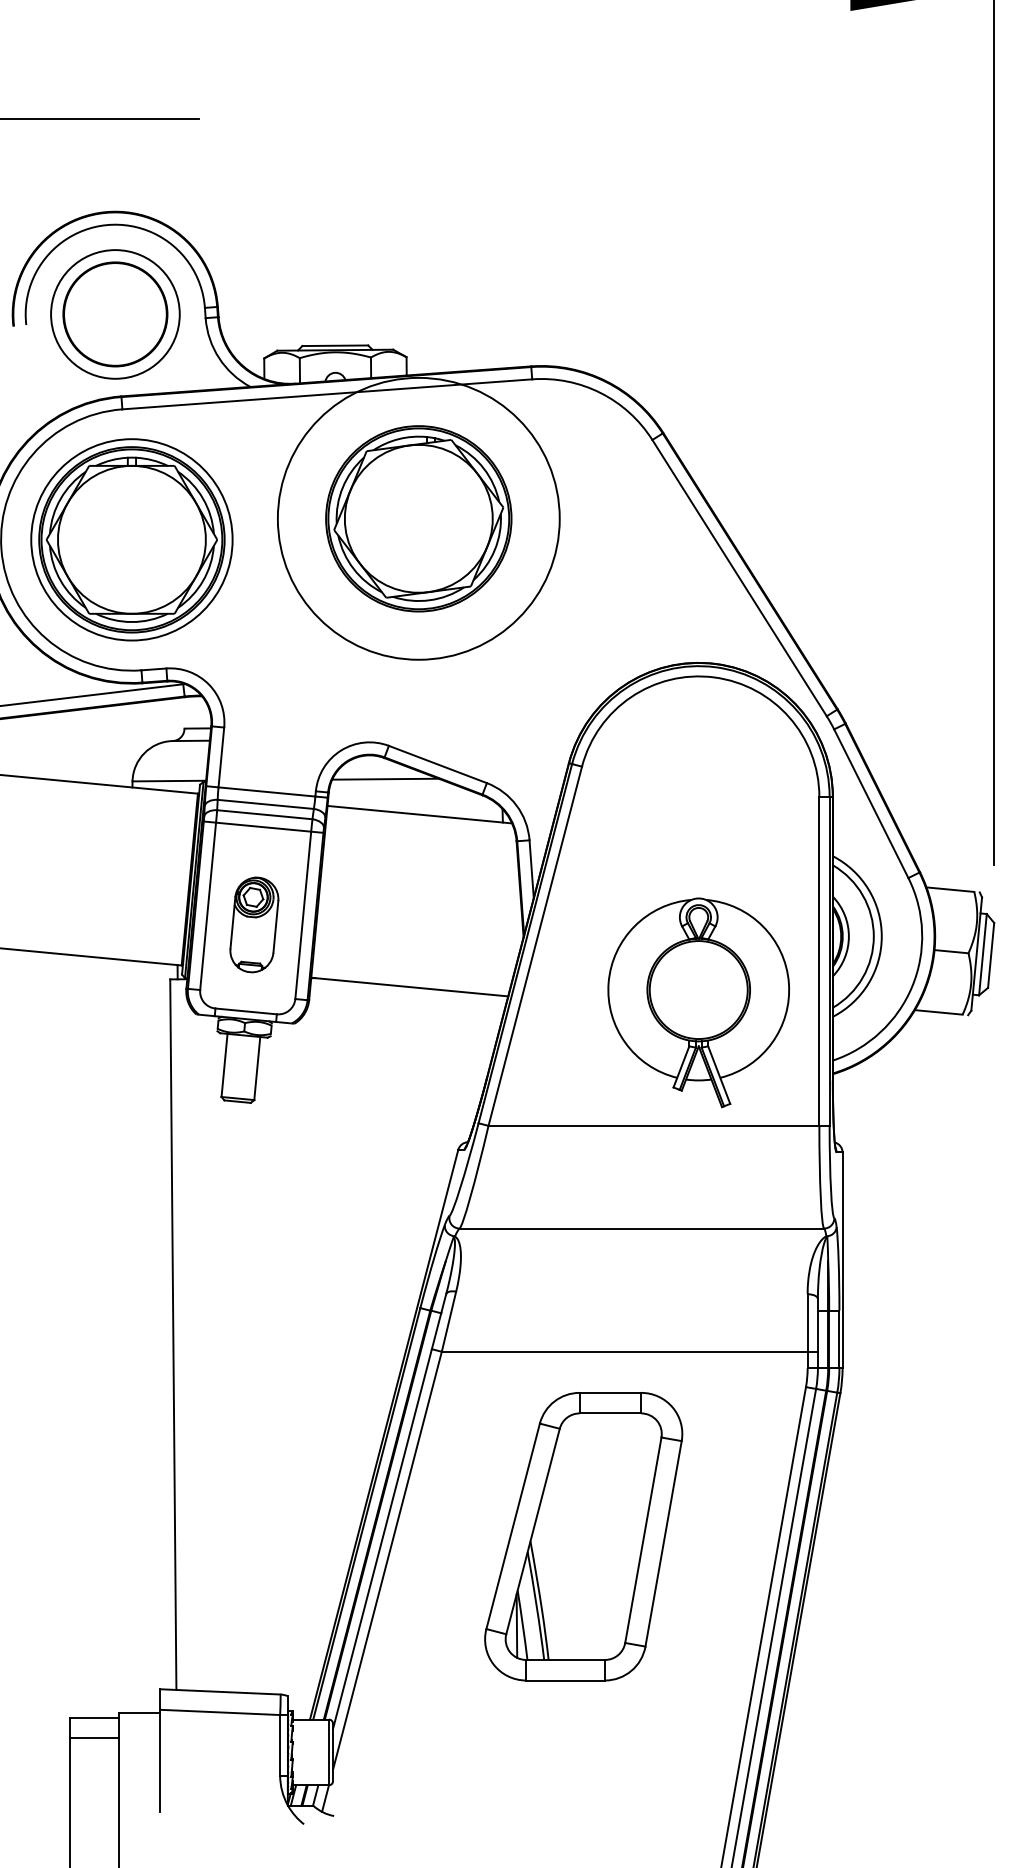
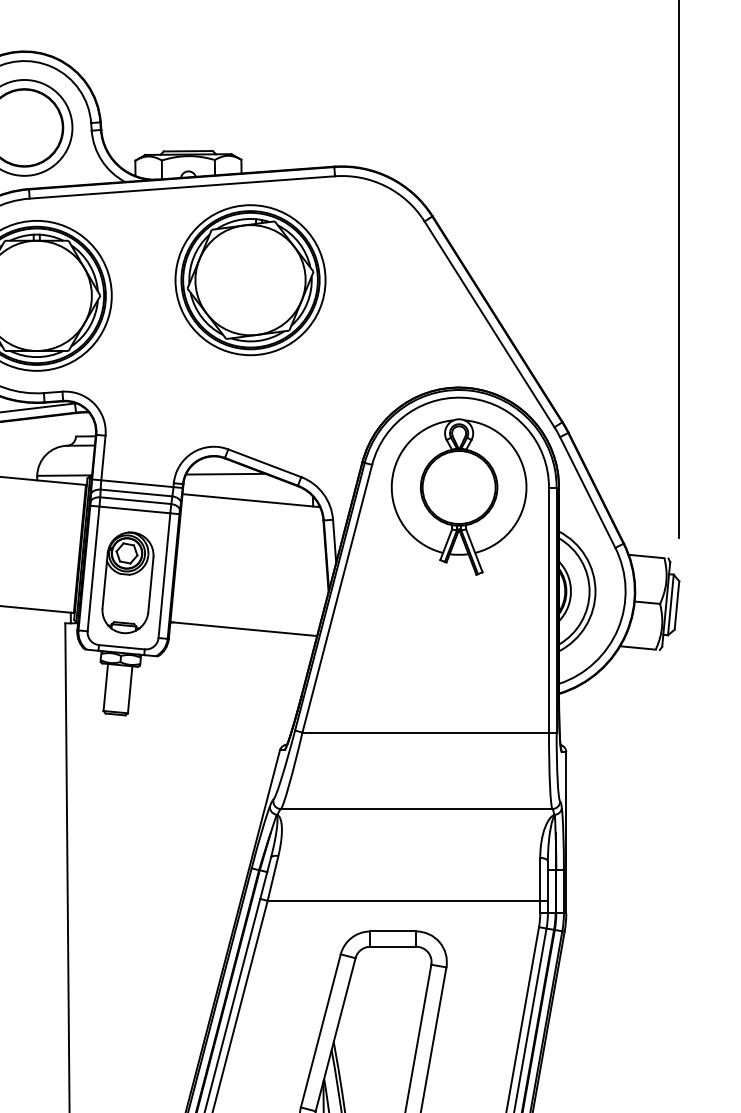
circle: (418, 518) -> (250, 279), size x0.71
part: (254, 924) -> (128, 582), size x1.43
part: (698, 1002) -> (458, 496), moved

